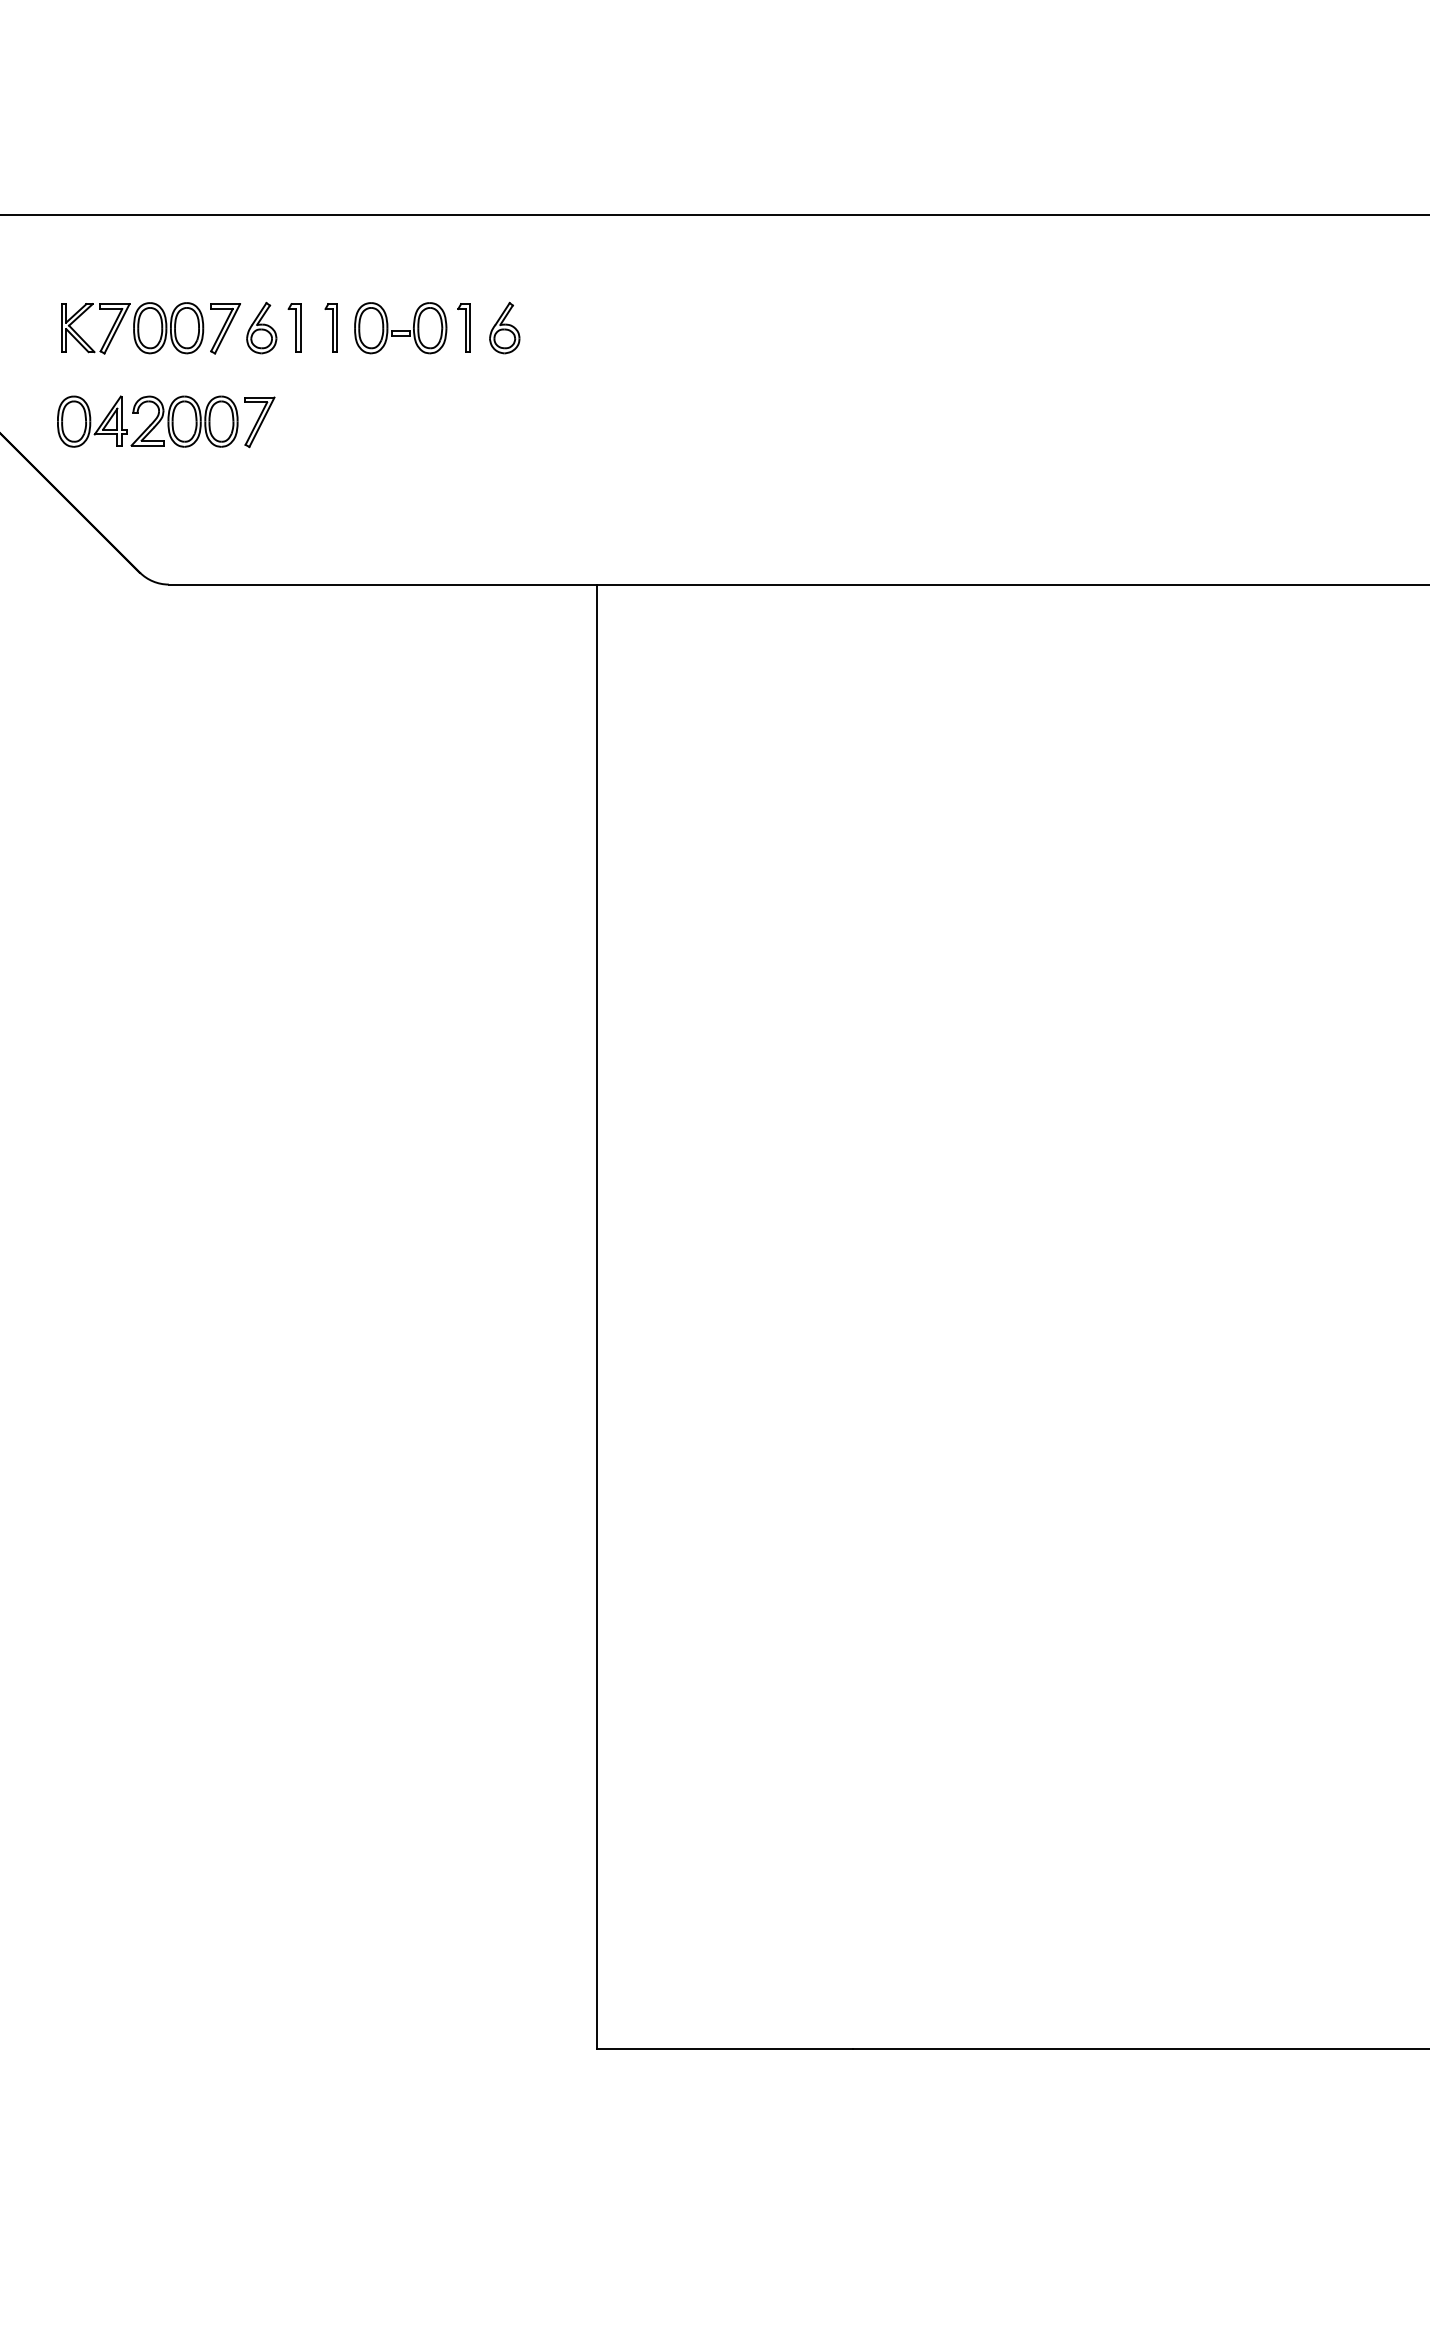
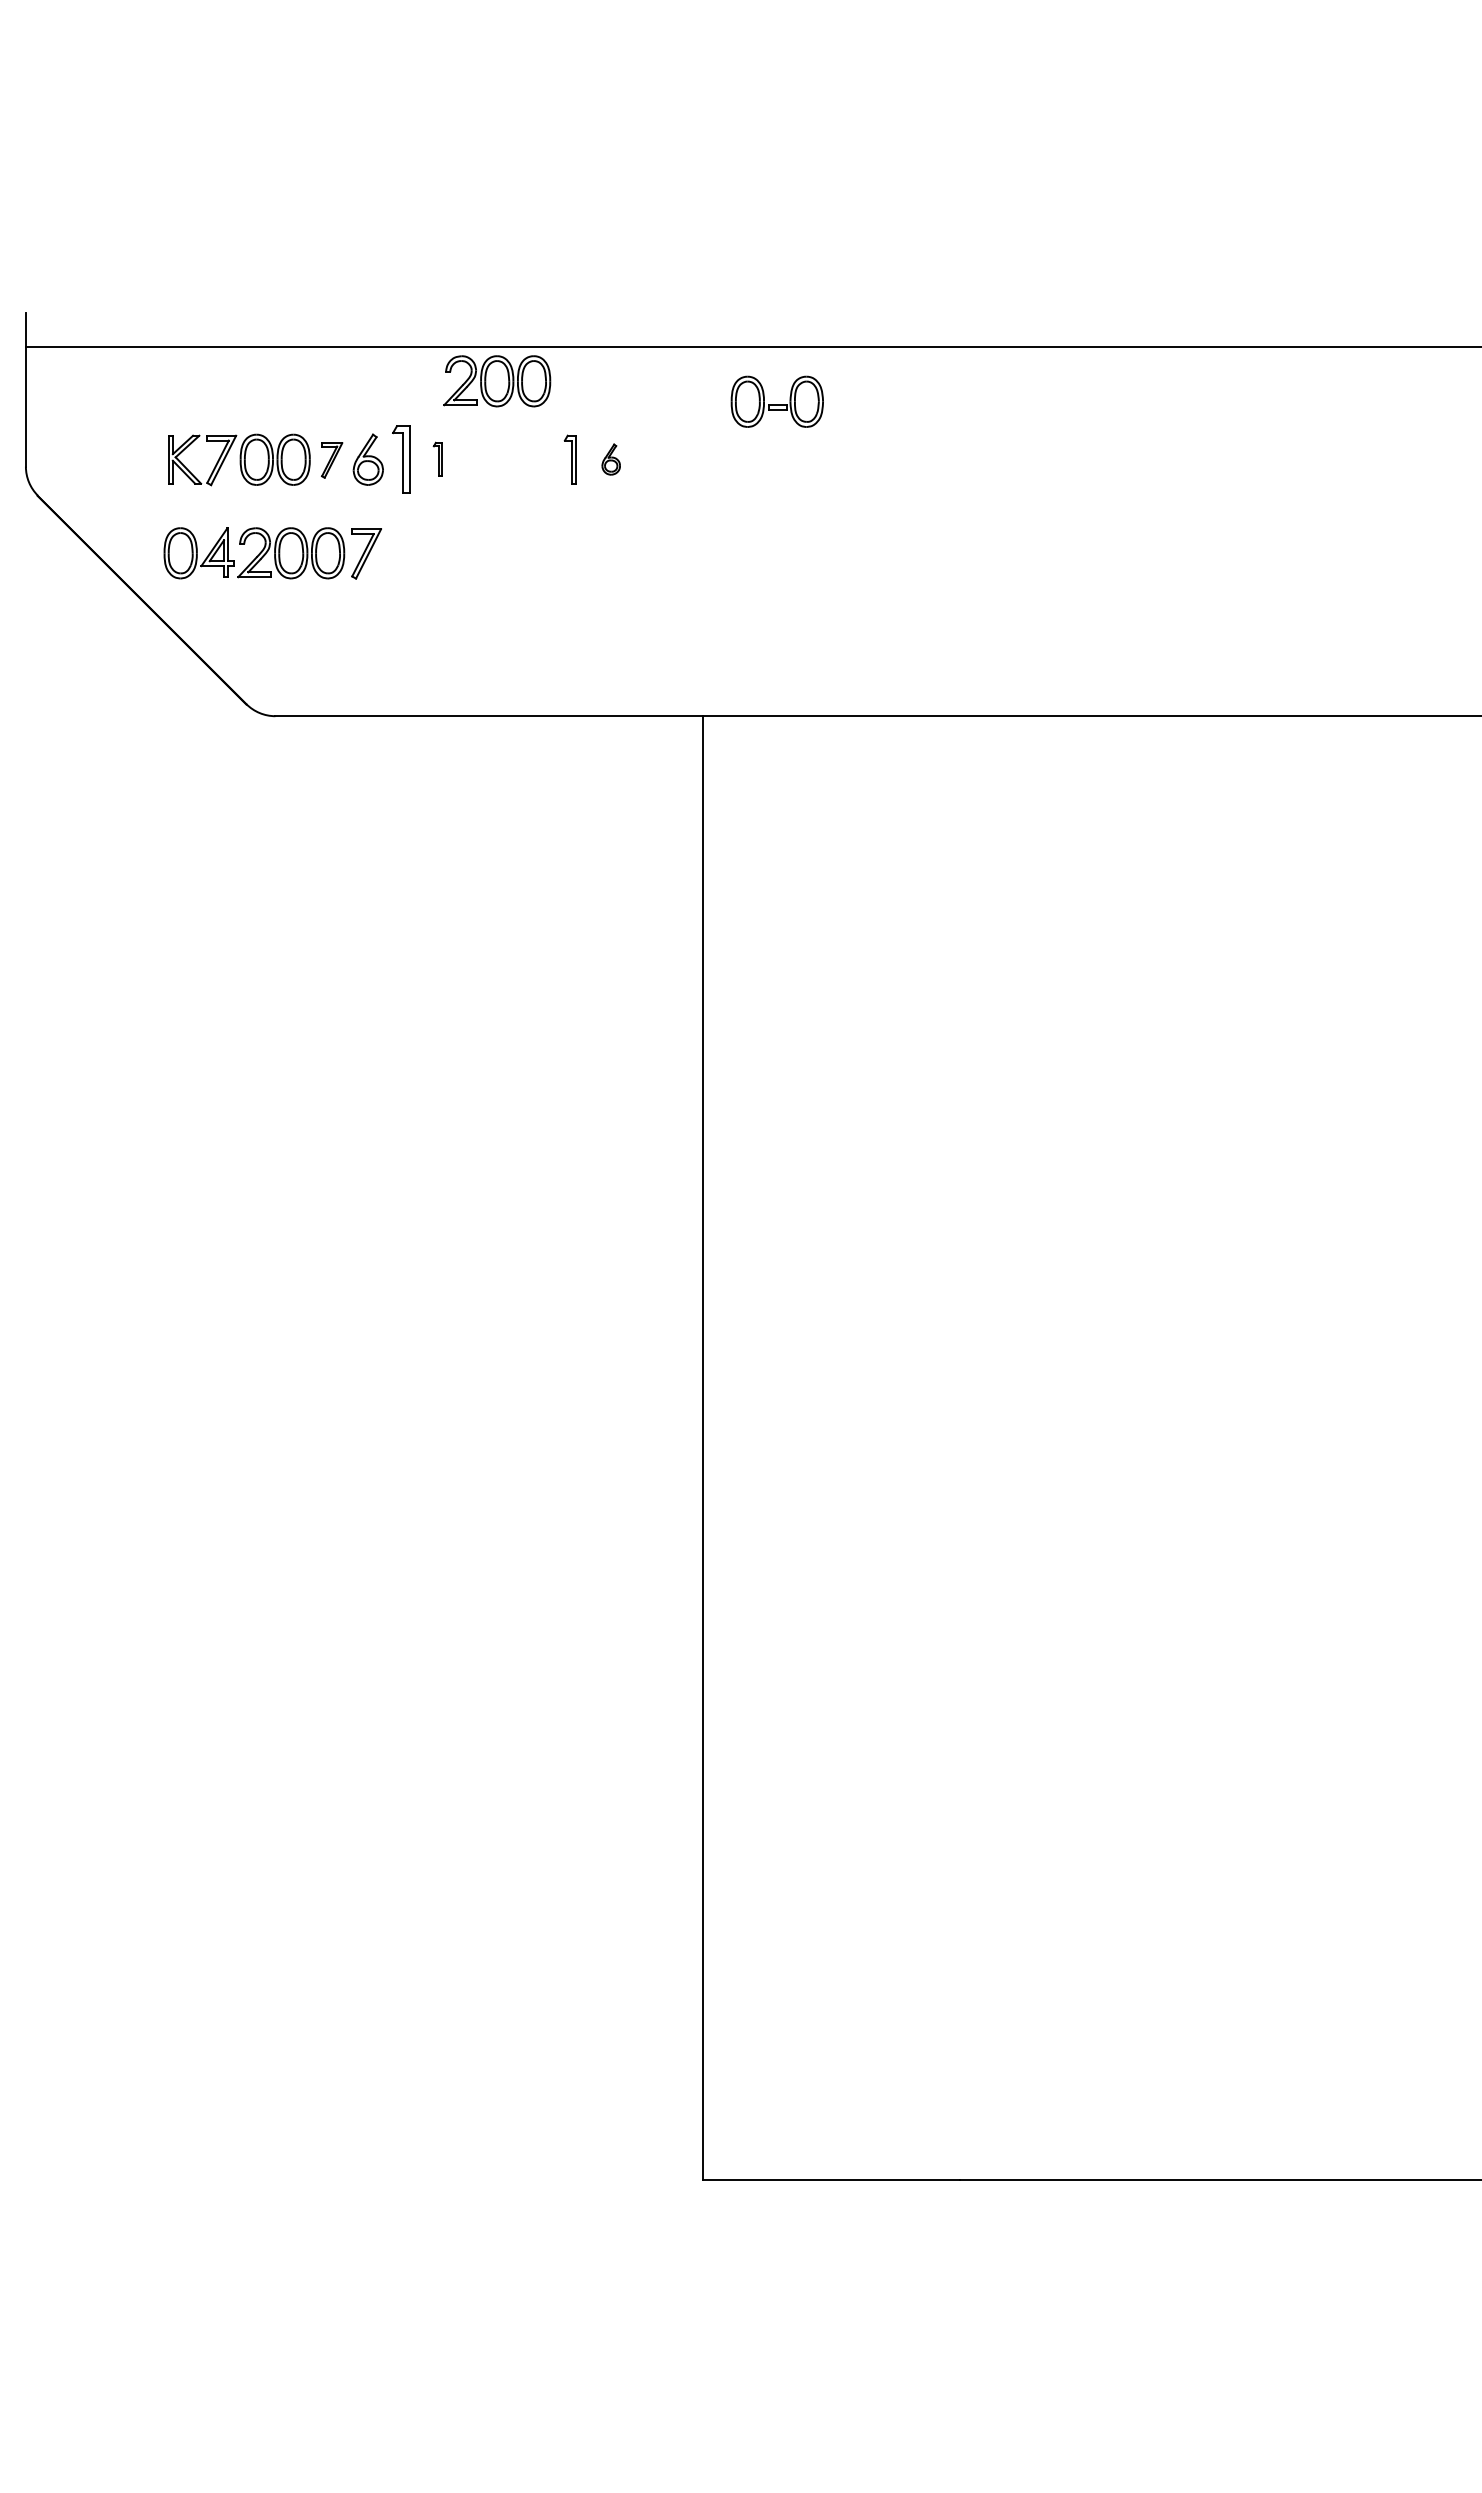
part: (390, 249) -> (497, 381), added
part: (293, 327) -> (400, 459), size x1.4
part: (330, 327) -> (437, 459), size x0.7
part: (399, 327) -> (776, 401), moved
part: (503, 327) -> (610, 459), size x0.6
part: (224, 328) -> (331, 460), size x0.7

